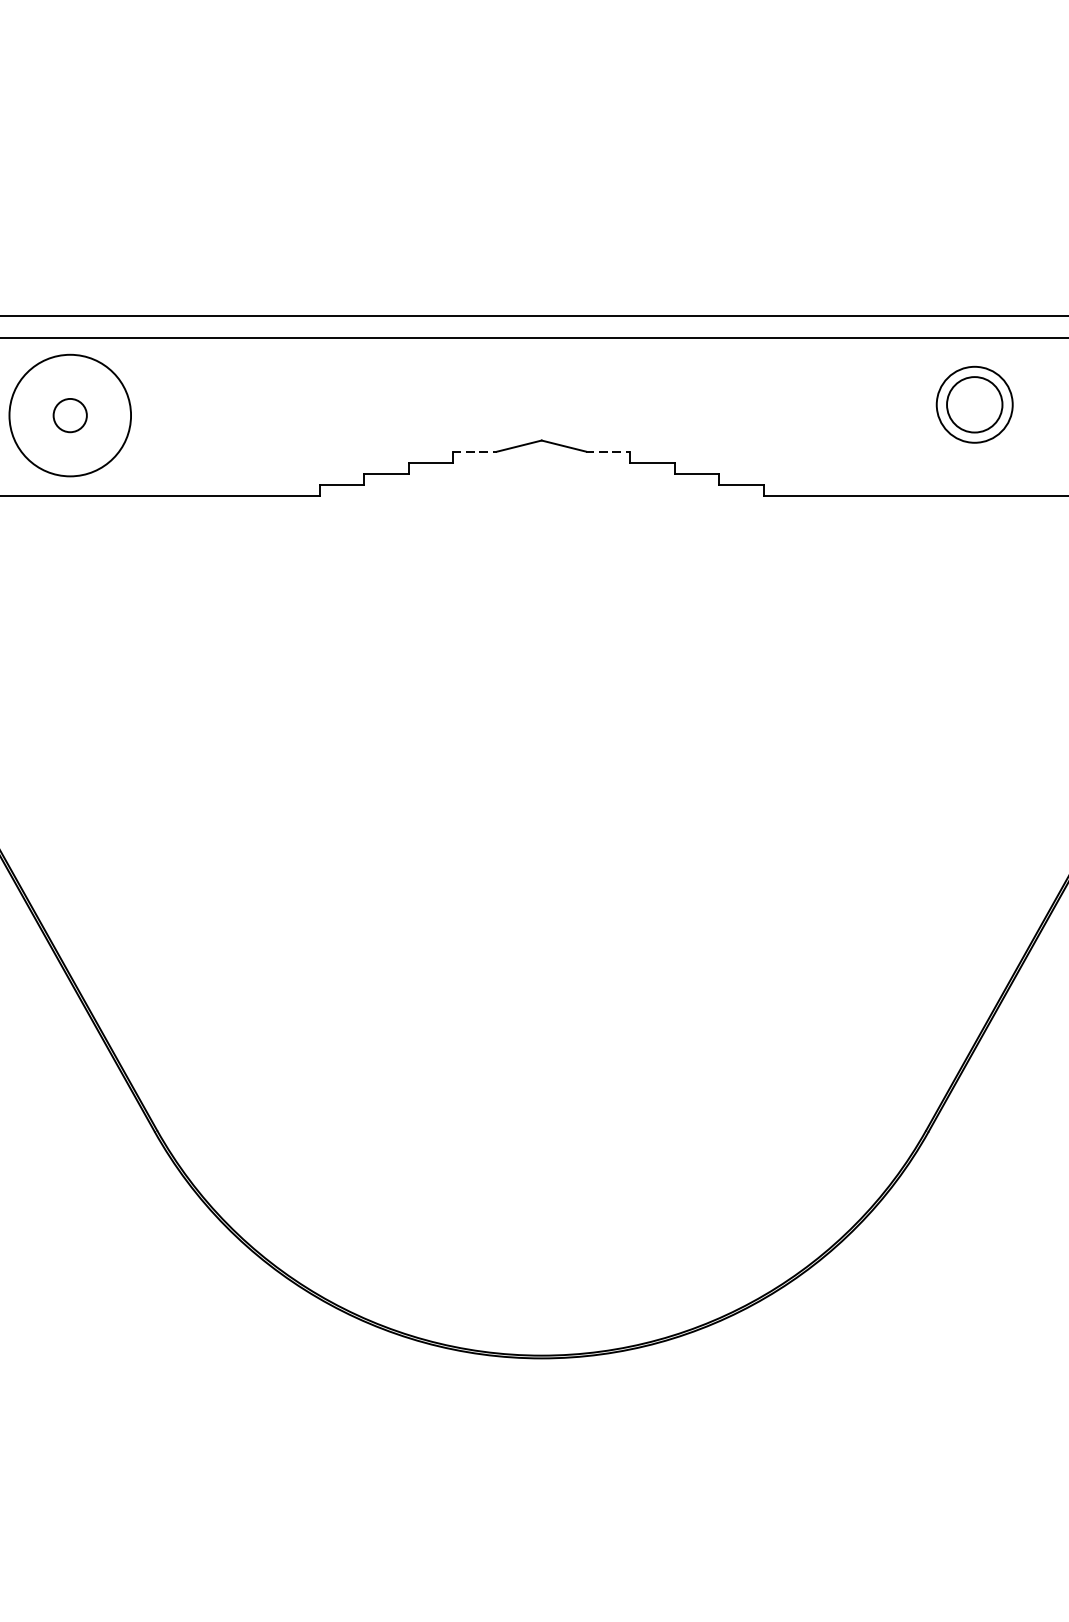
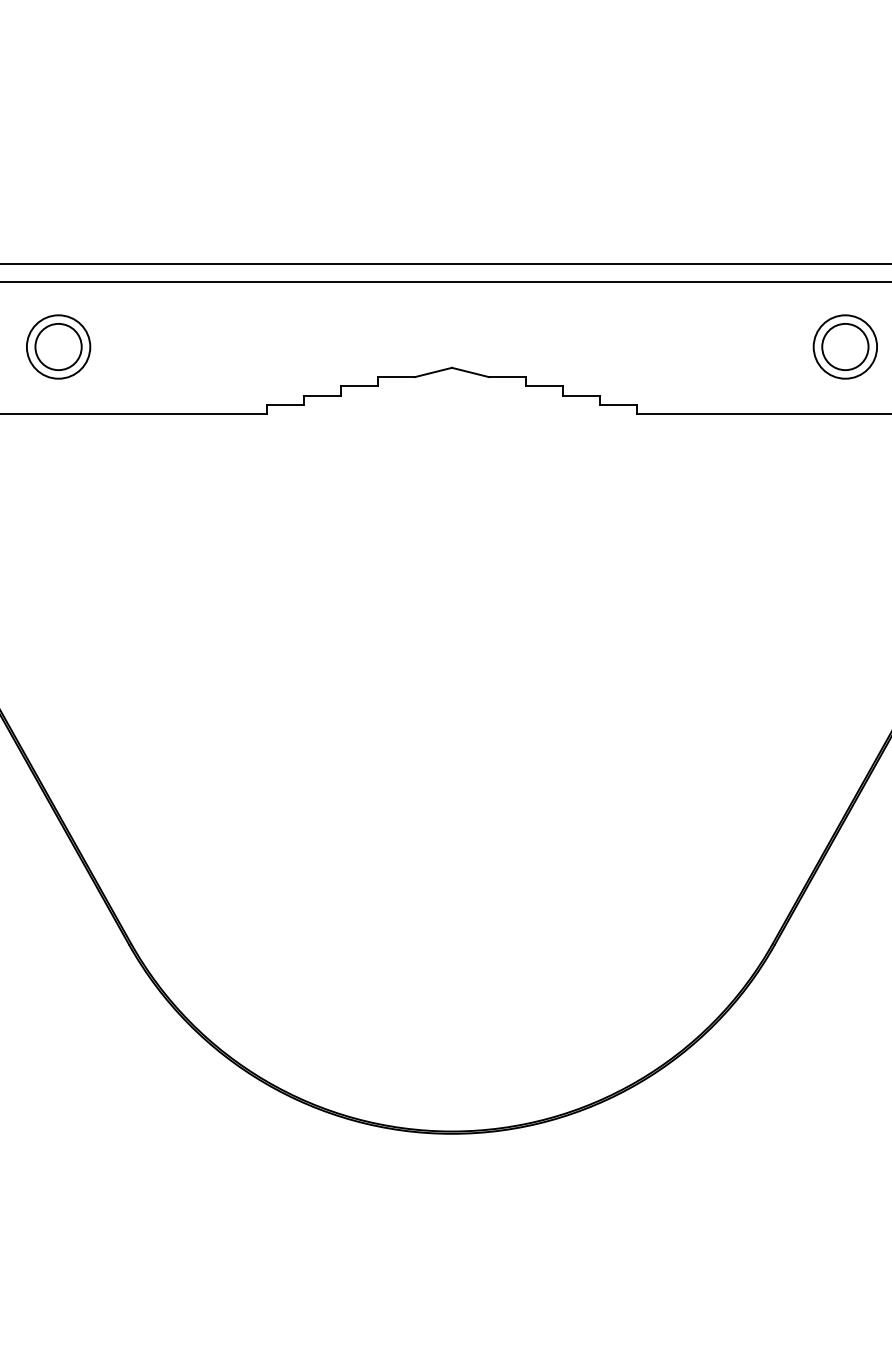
part: (973, 404) -> (844, 346), moved
circle: (70, 414) -> (58, 346), size x0.62
circle: (70, 414) -> (58, 346), size x1.67
line: (475, 452) -> (396, 377), dashed -> solid
line: (608, 452) -> (507, 377), dashed -> solid

